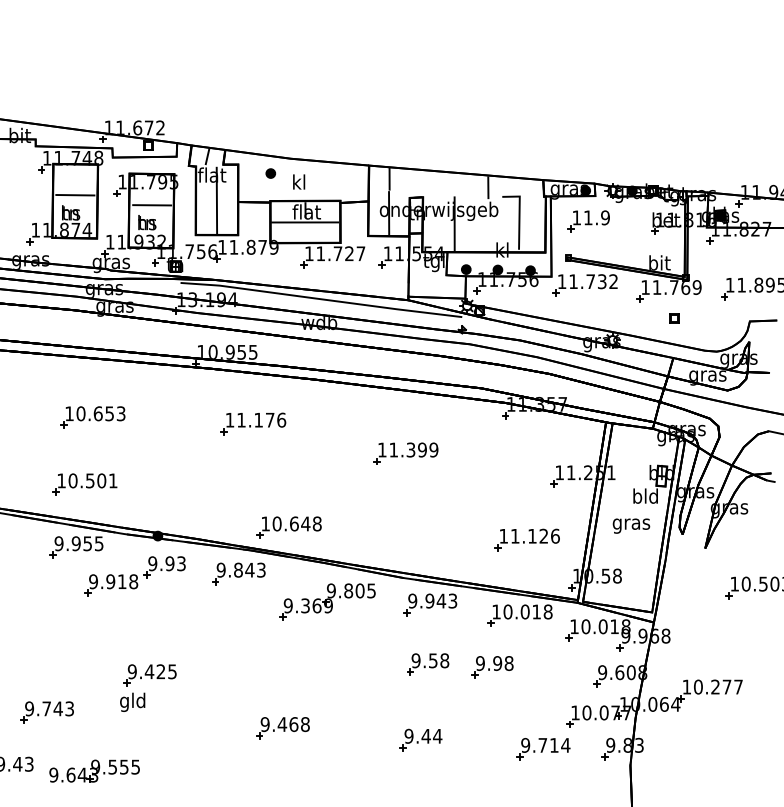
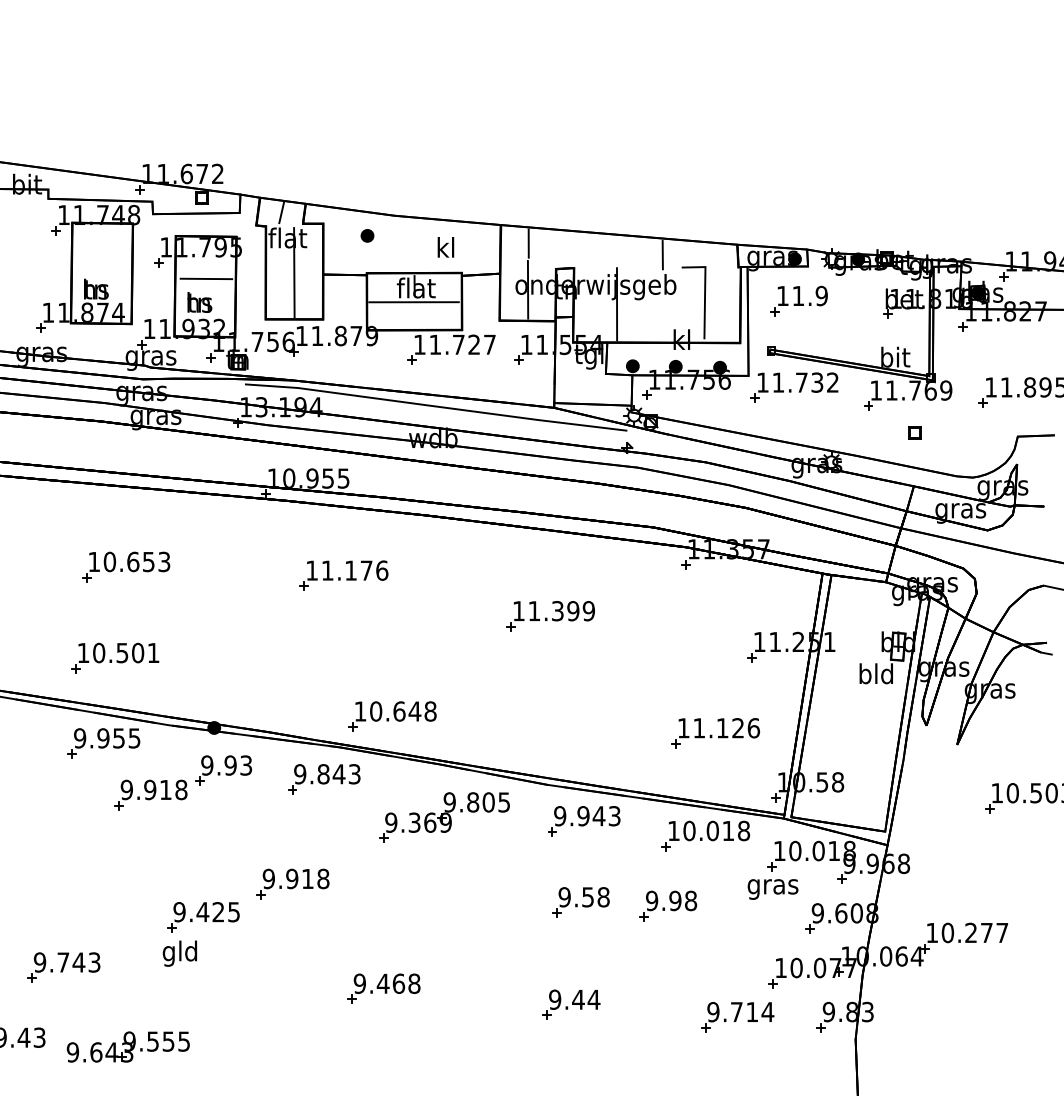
text: (298, 182) -> (445, 247), moved
line: (75, 194) -> (102, 264), removed
text: (631, 526) -> (772, 889), moved
part: (215, 650) -> (292, 883), added

